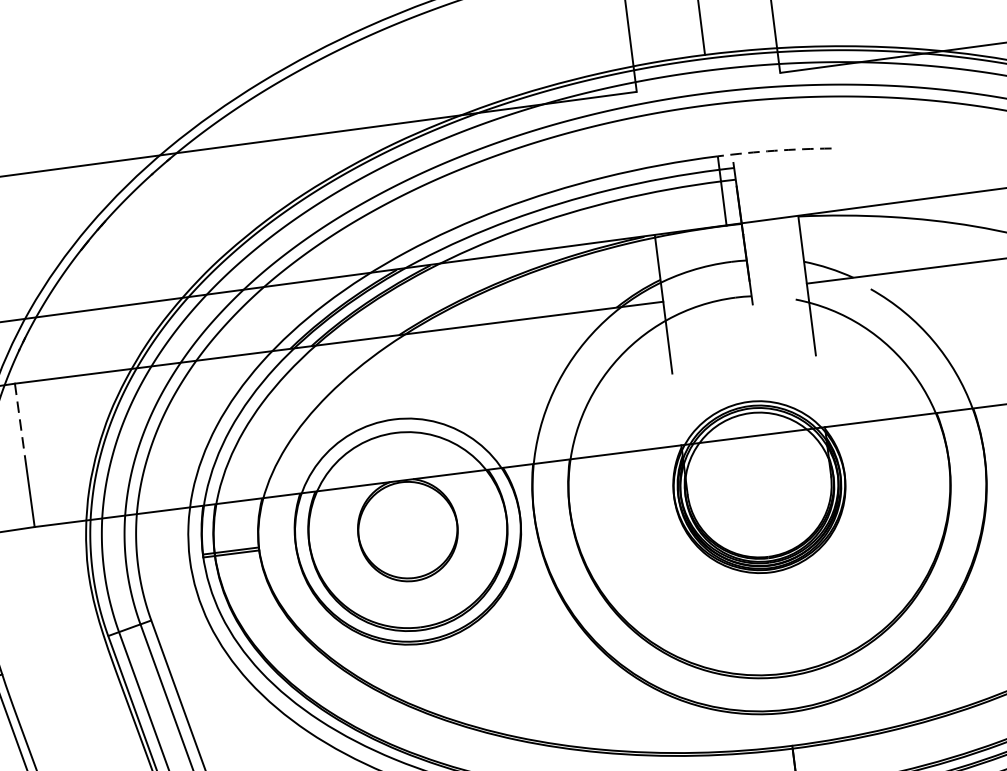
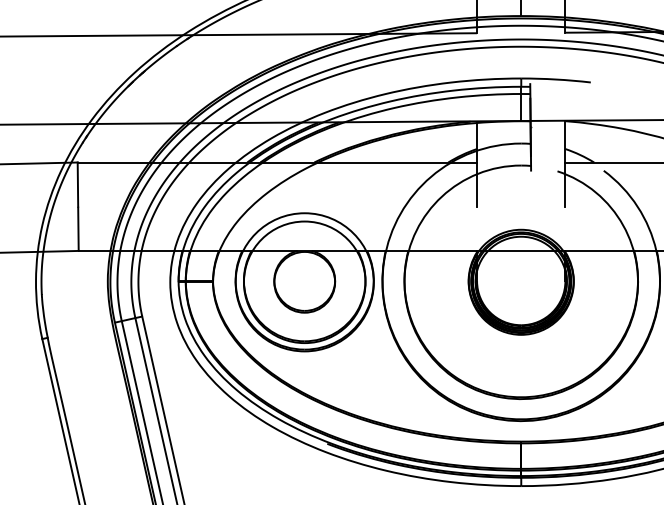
arc: (775, 150) -> (556, 79), dashed -> solid
line: (19, 421) -> (77, 185), dashed -> solid

